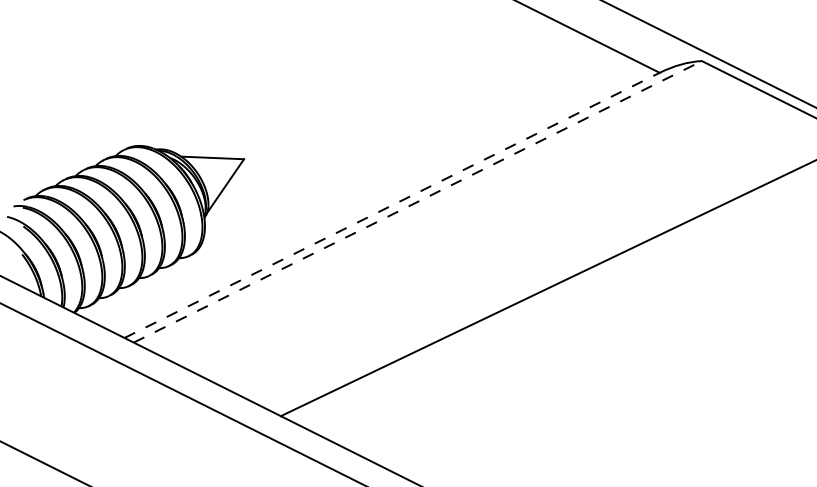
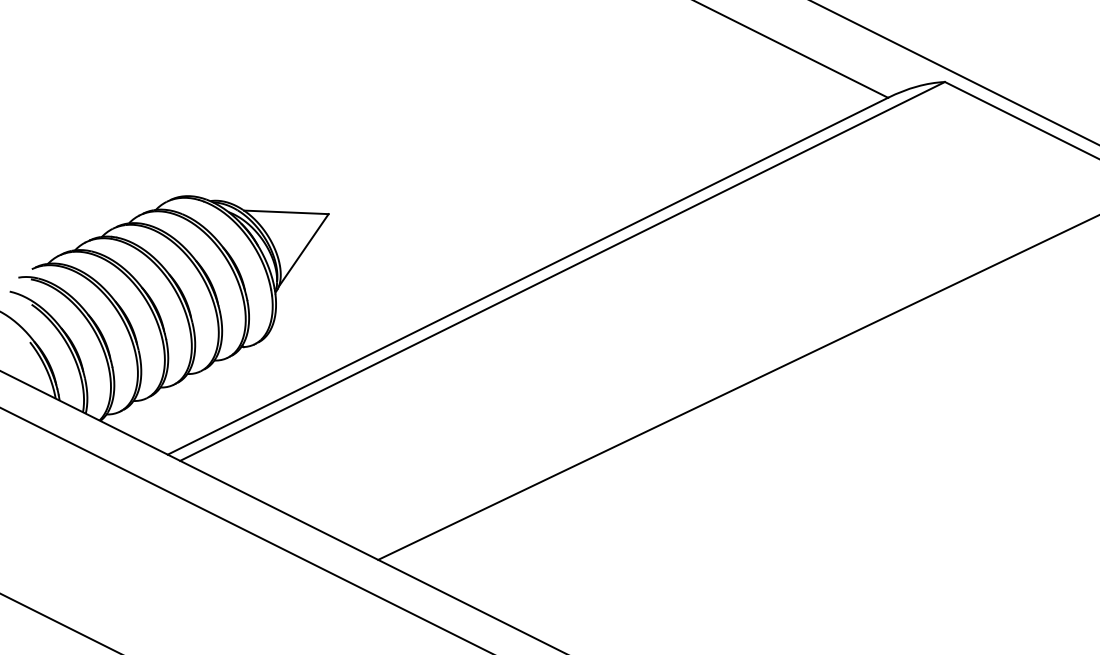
line: (417, 201) -> (562, 271), dashed -> solid
line: (391, 205) -> (527, 276), dashed -> solid

